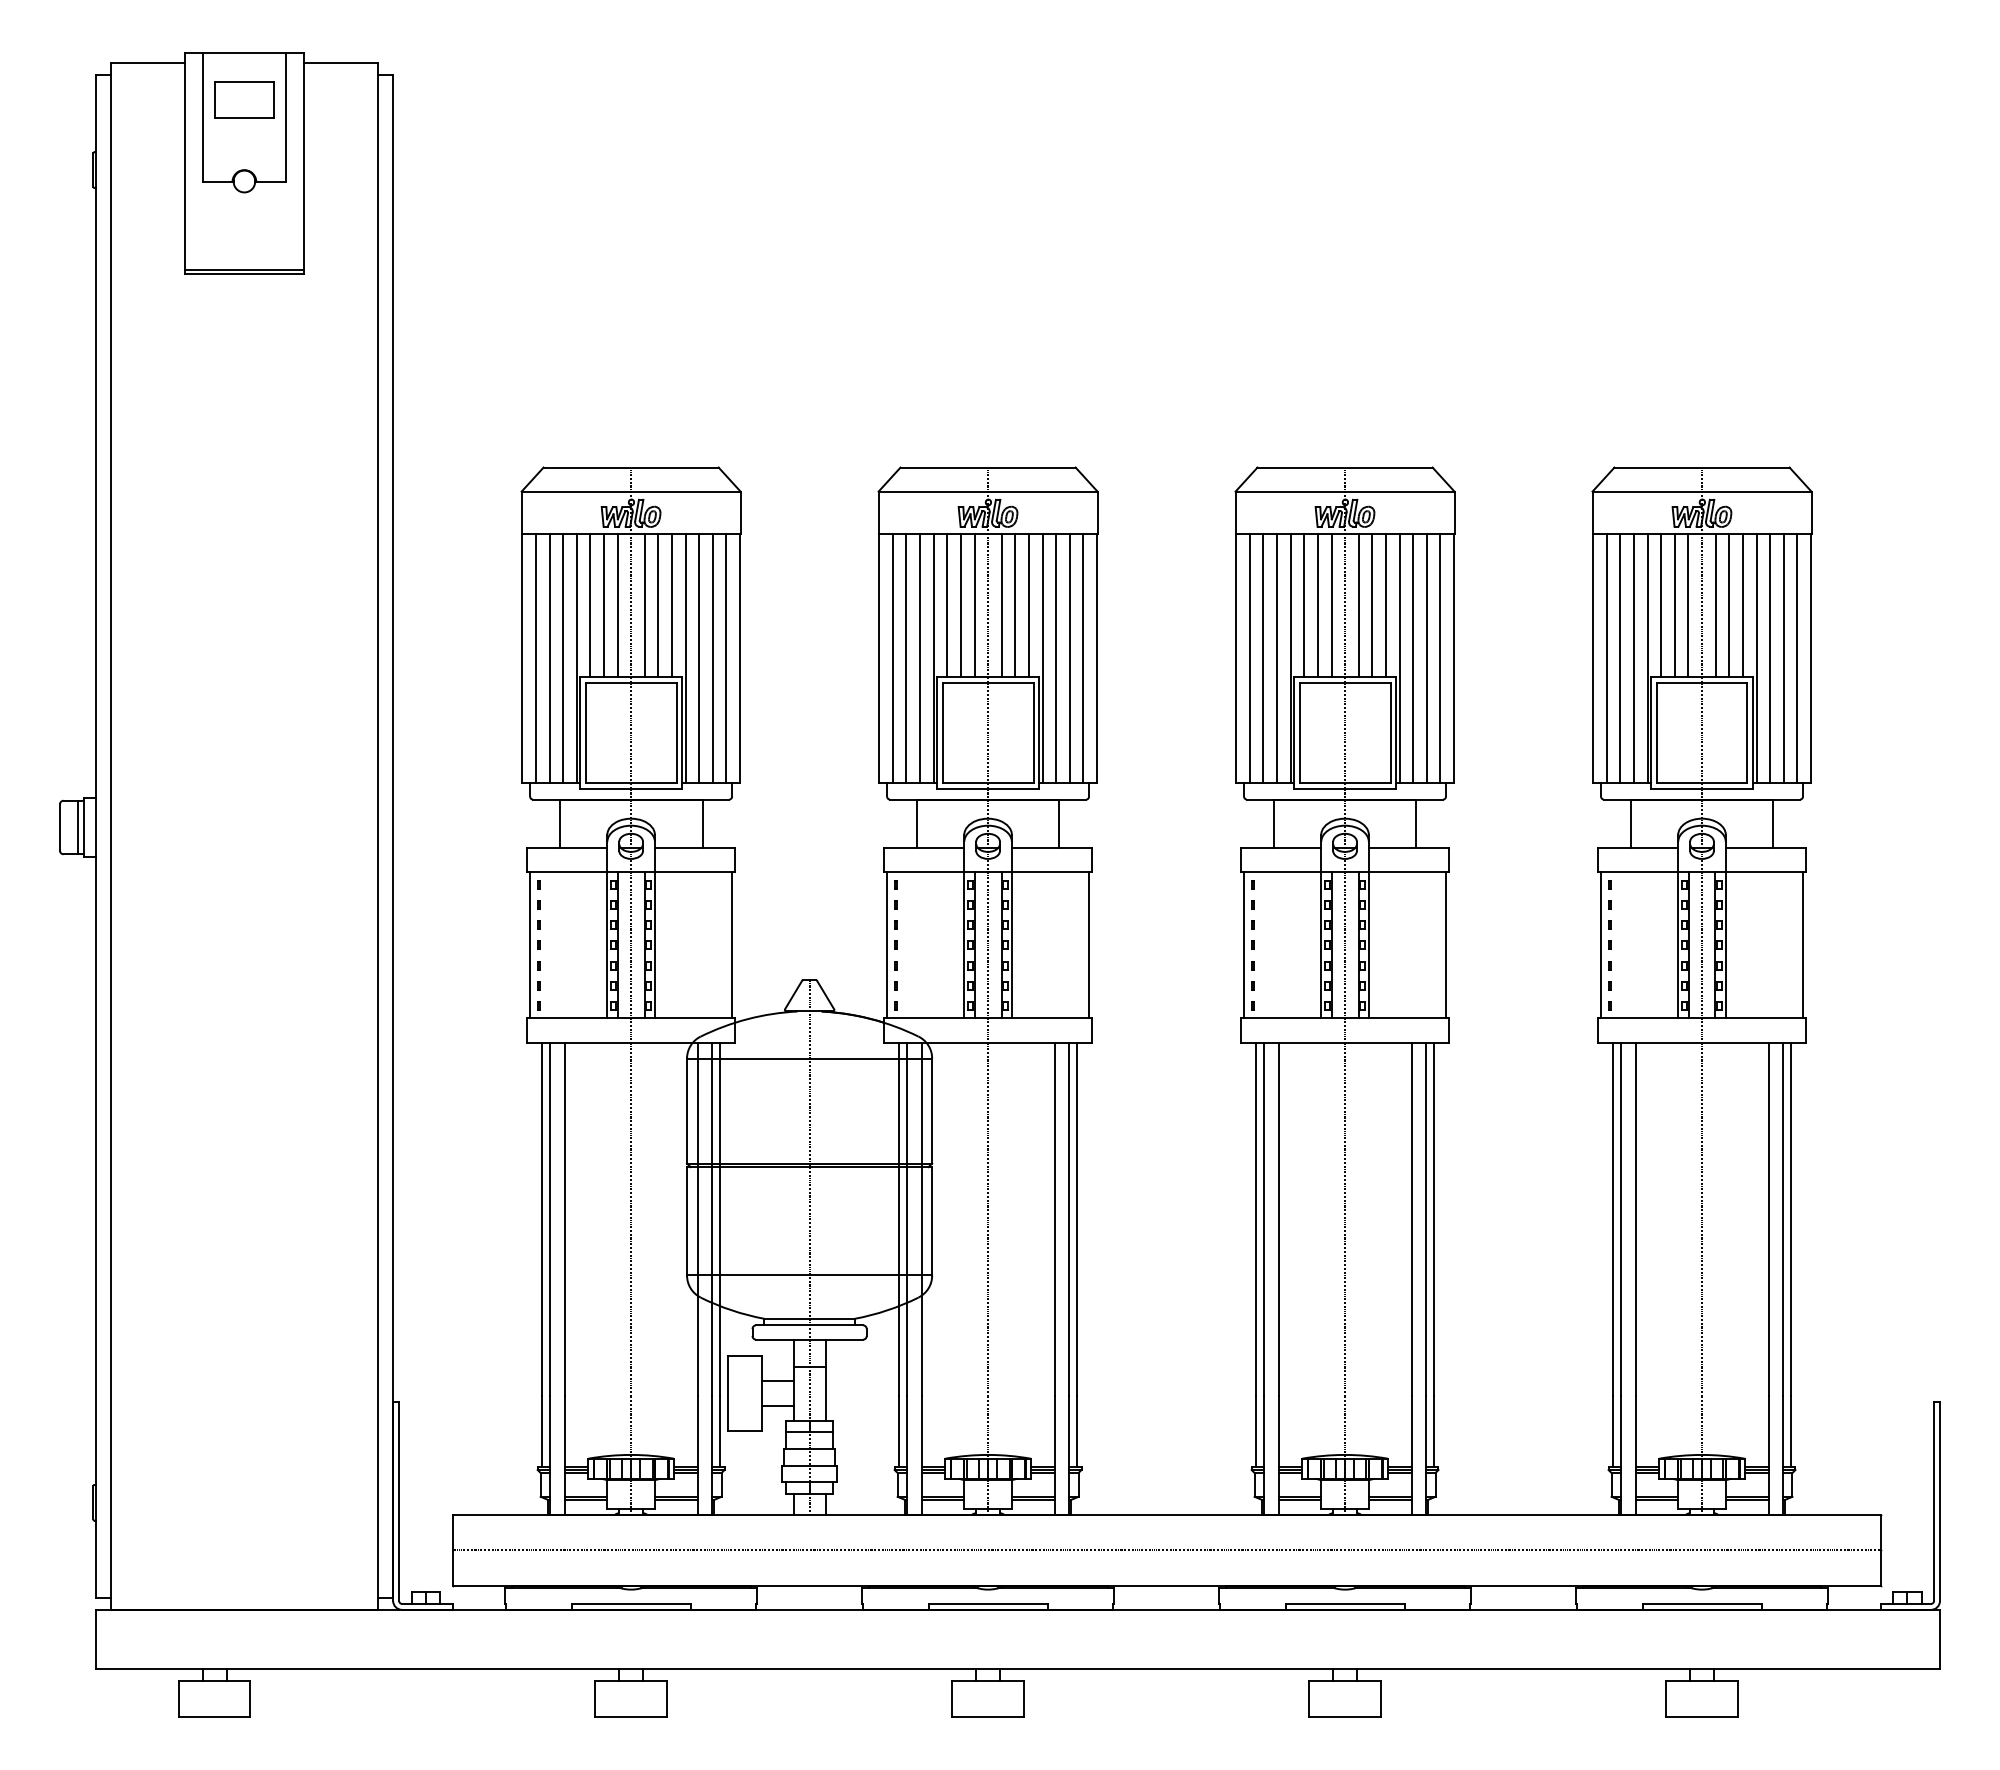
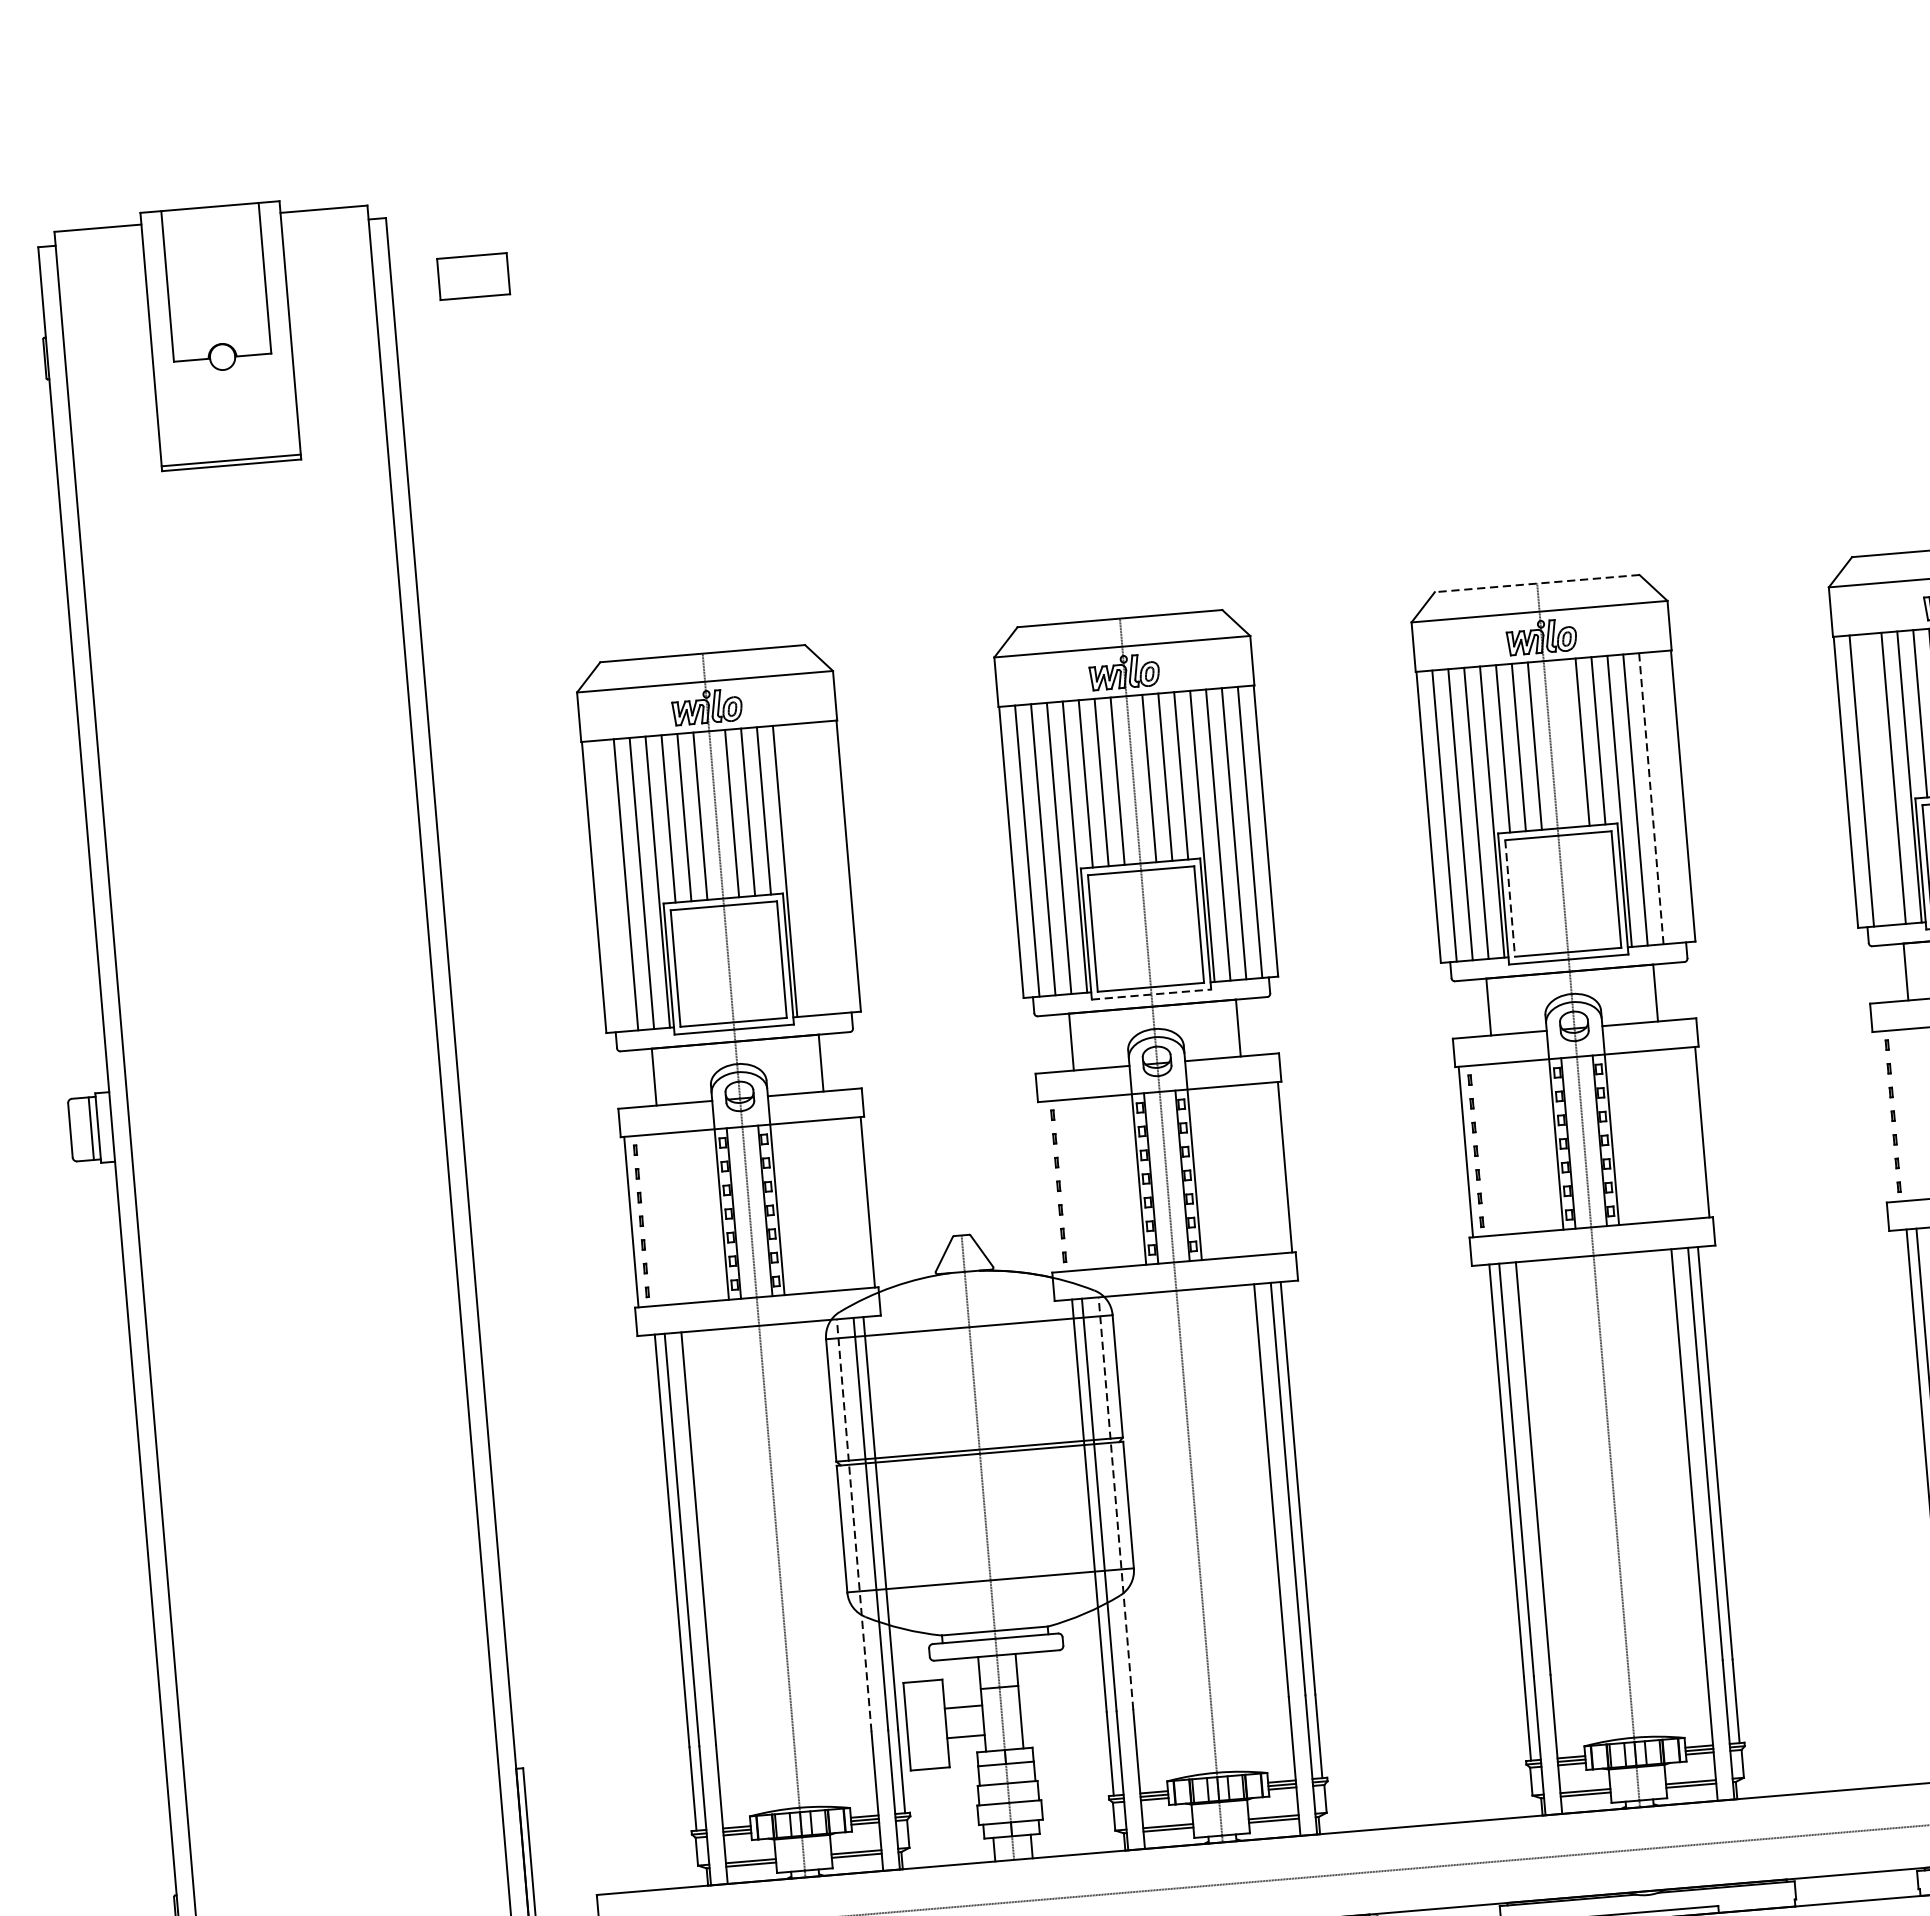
part: (244, 99) -> (473, 276), moved
line: (1345, 467) -> (1537, 583), solid -> dashed
line: (1358, 605) -> (1566, 743), removed
line: (535, 658) -> (609, 886), removed
line: (699, 658) -> (801, 870), removed
line: (712, 658) -> (816, 868), removed
line: (726, 658) -> (832, 867), removed
line: (1426, 658) -> (1651, 798), solid -> dashed
line: (1440, 658) -> (1667, 797), removed
line: (1620, 658) -> (1877, 779), removed
line: (1299, 733) -> (1510, 898), solid -> dashed
line: (988, 789) -> (1152, 994), solid -> dashed
line: (886, 945) -> (1048, 1187), removed
line: (1600, 945) -> (1882, 1117), removed
line: (697, 1218) -> (853, 1524), solid -> dashed
line: (921, 1218) -> (1115, 1502), solid -> dashed

